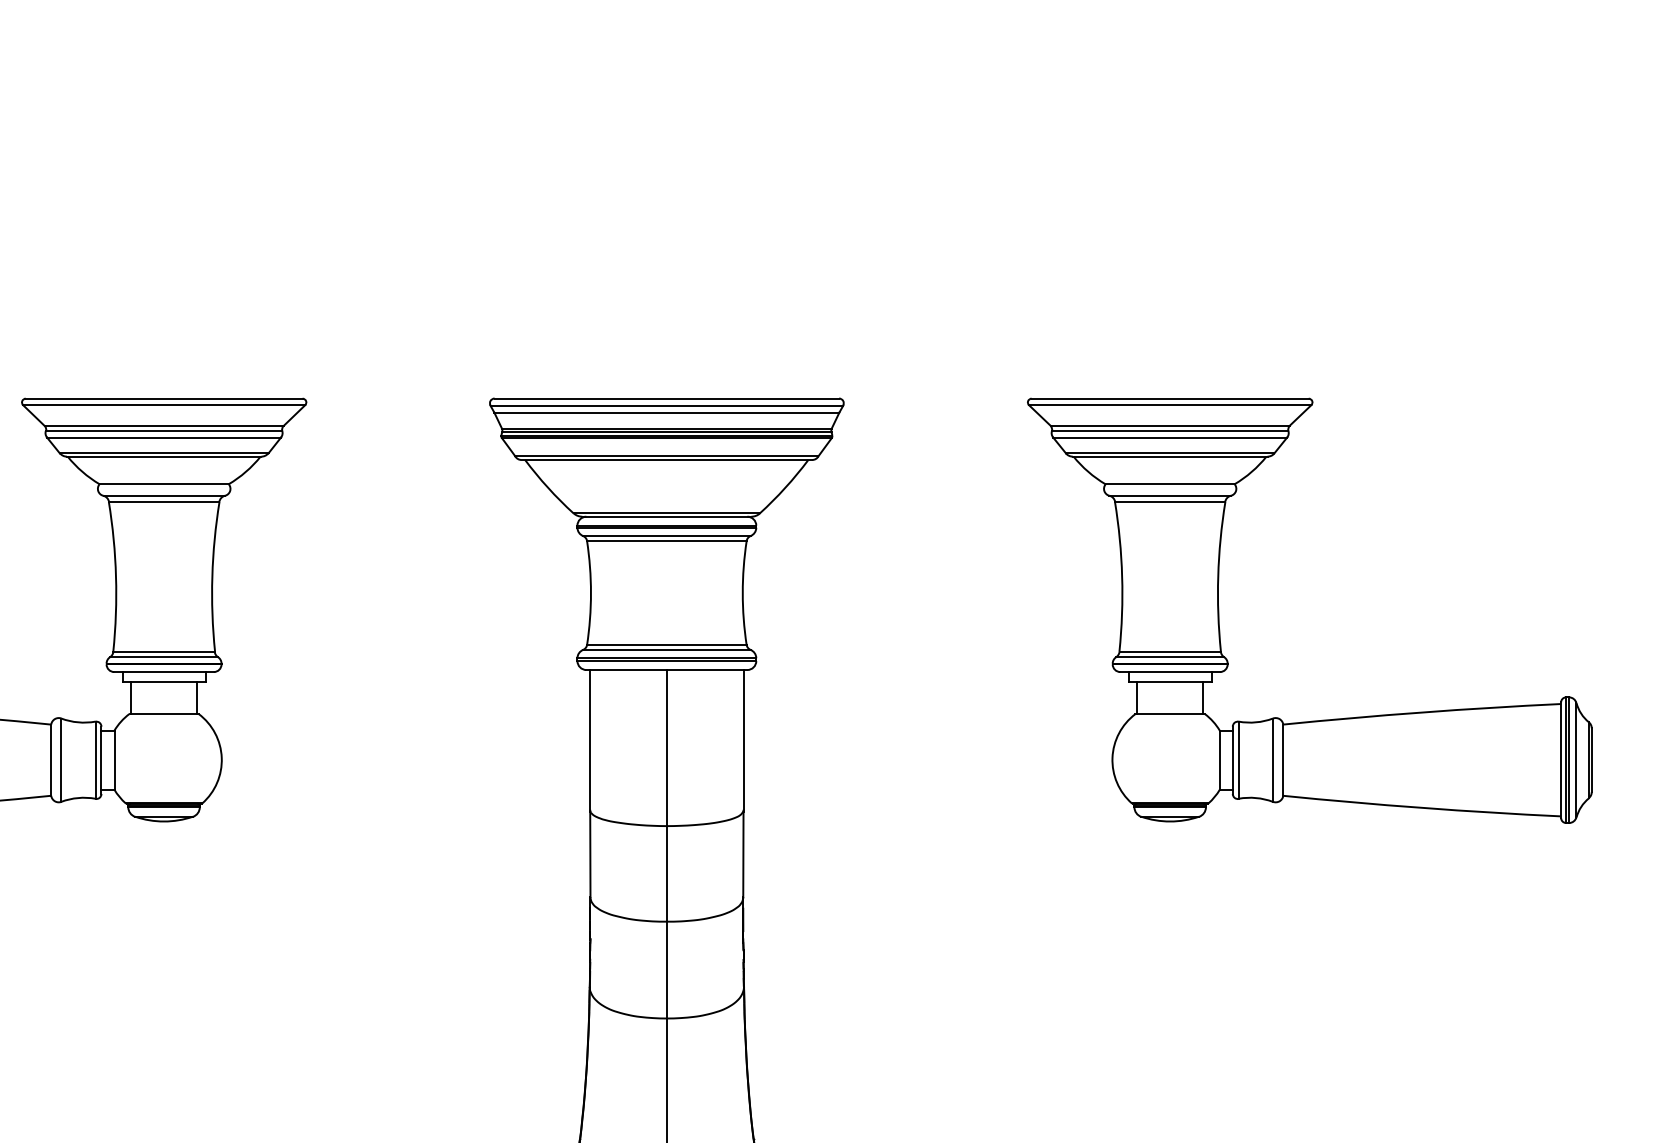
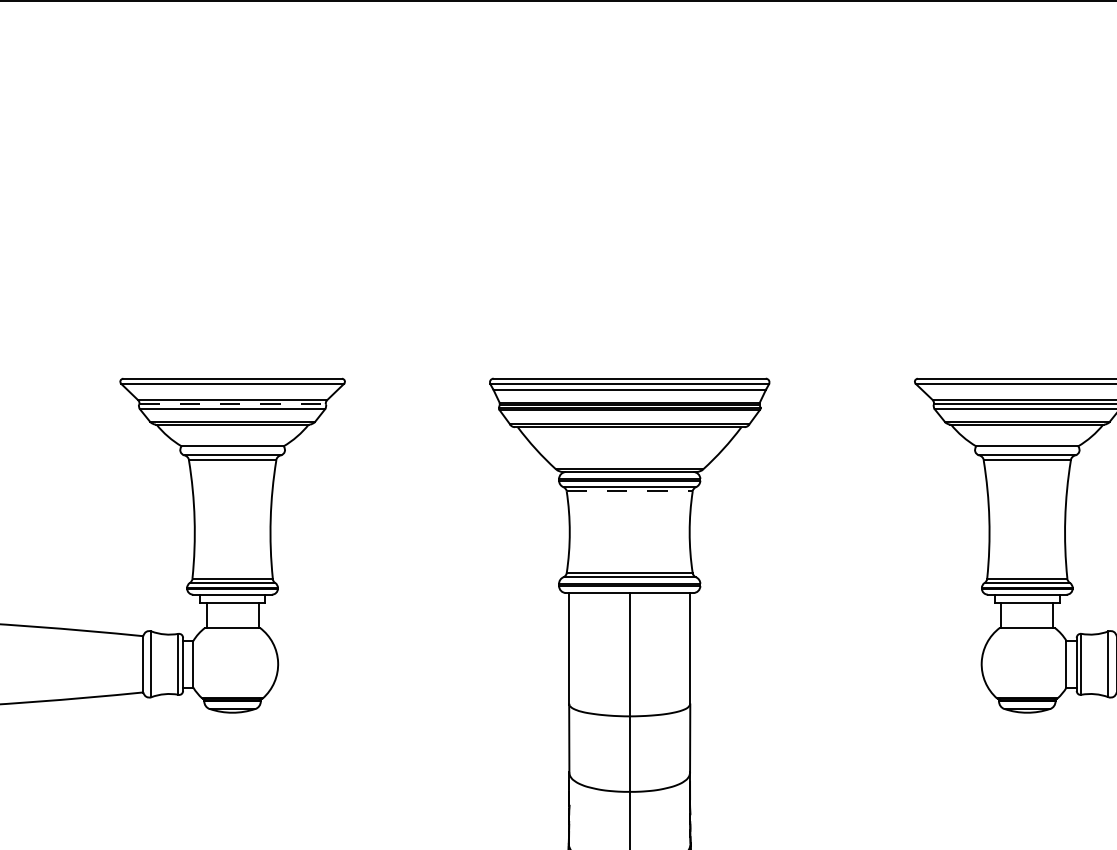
line: (164, 431) -> (232, 404), solid -> dashed
line: (666, 540) -> (629, 490), solid -> dashed

